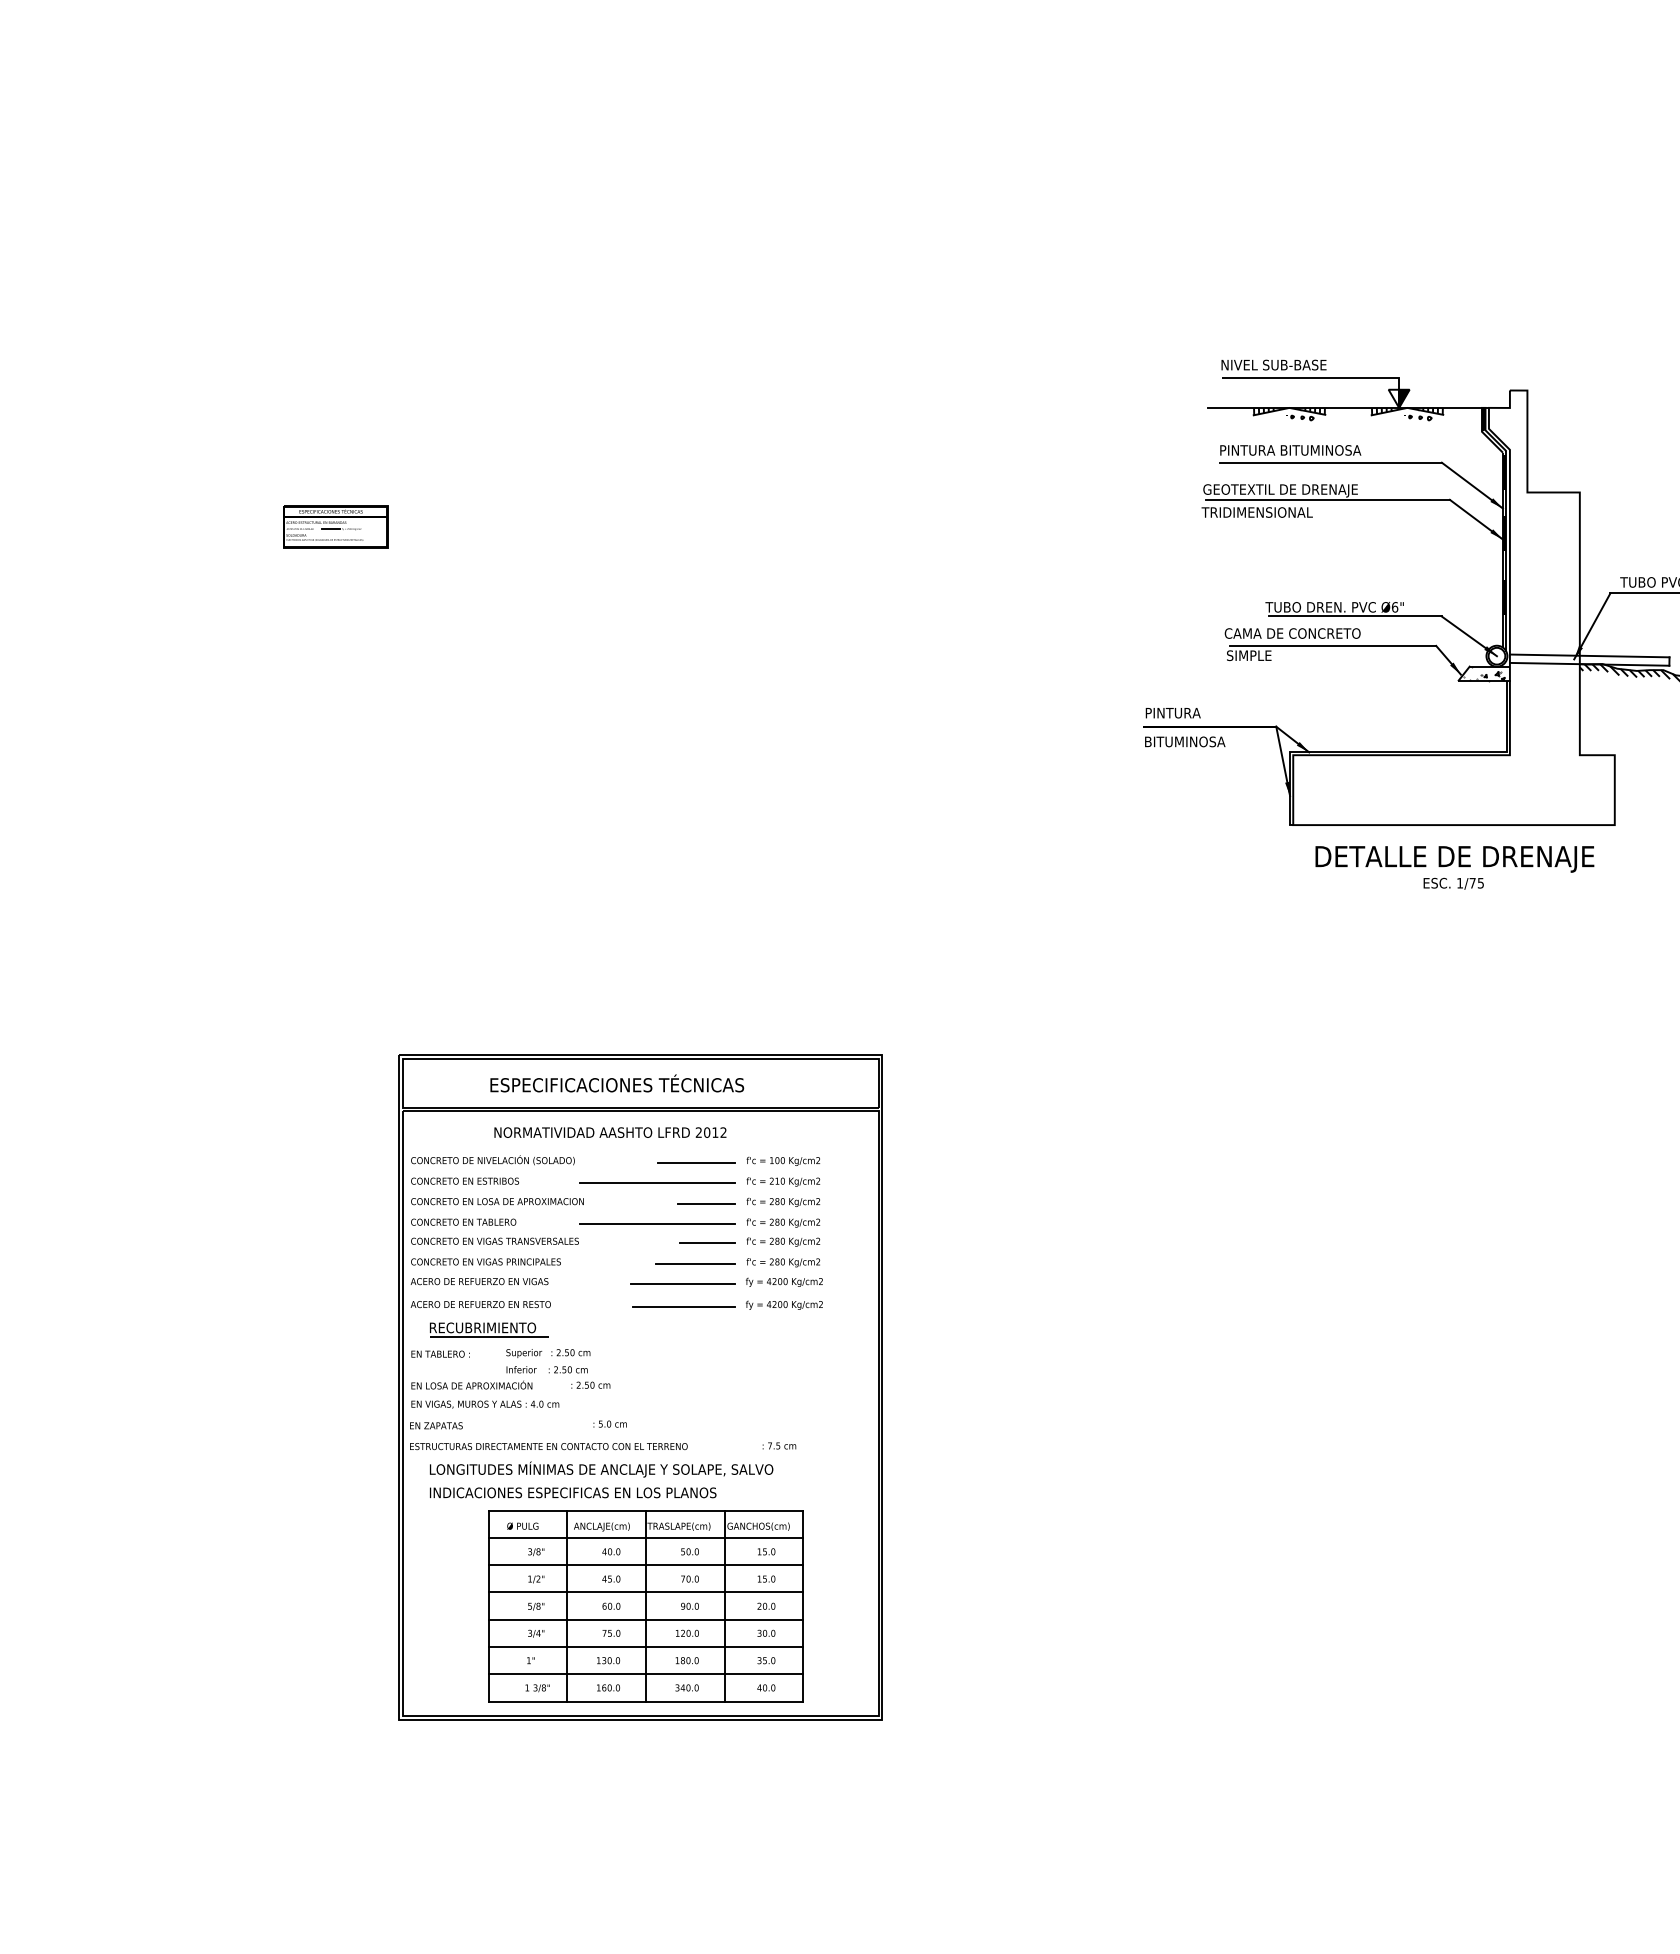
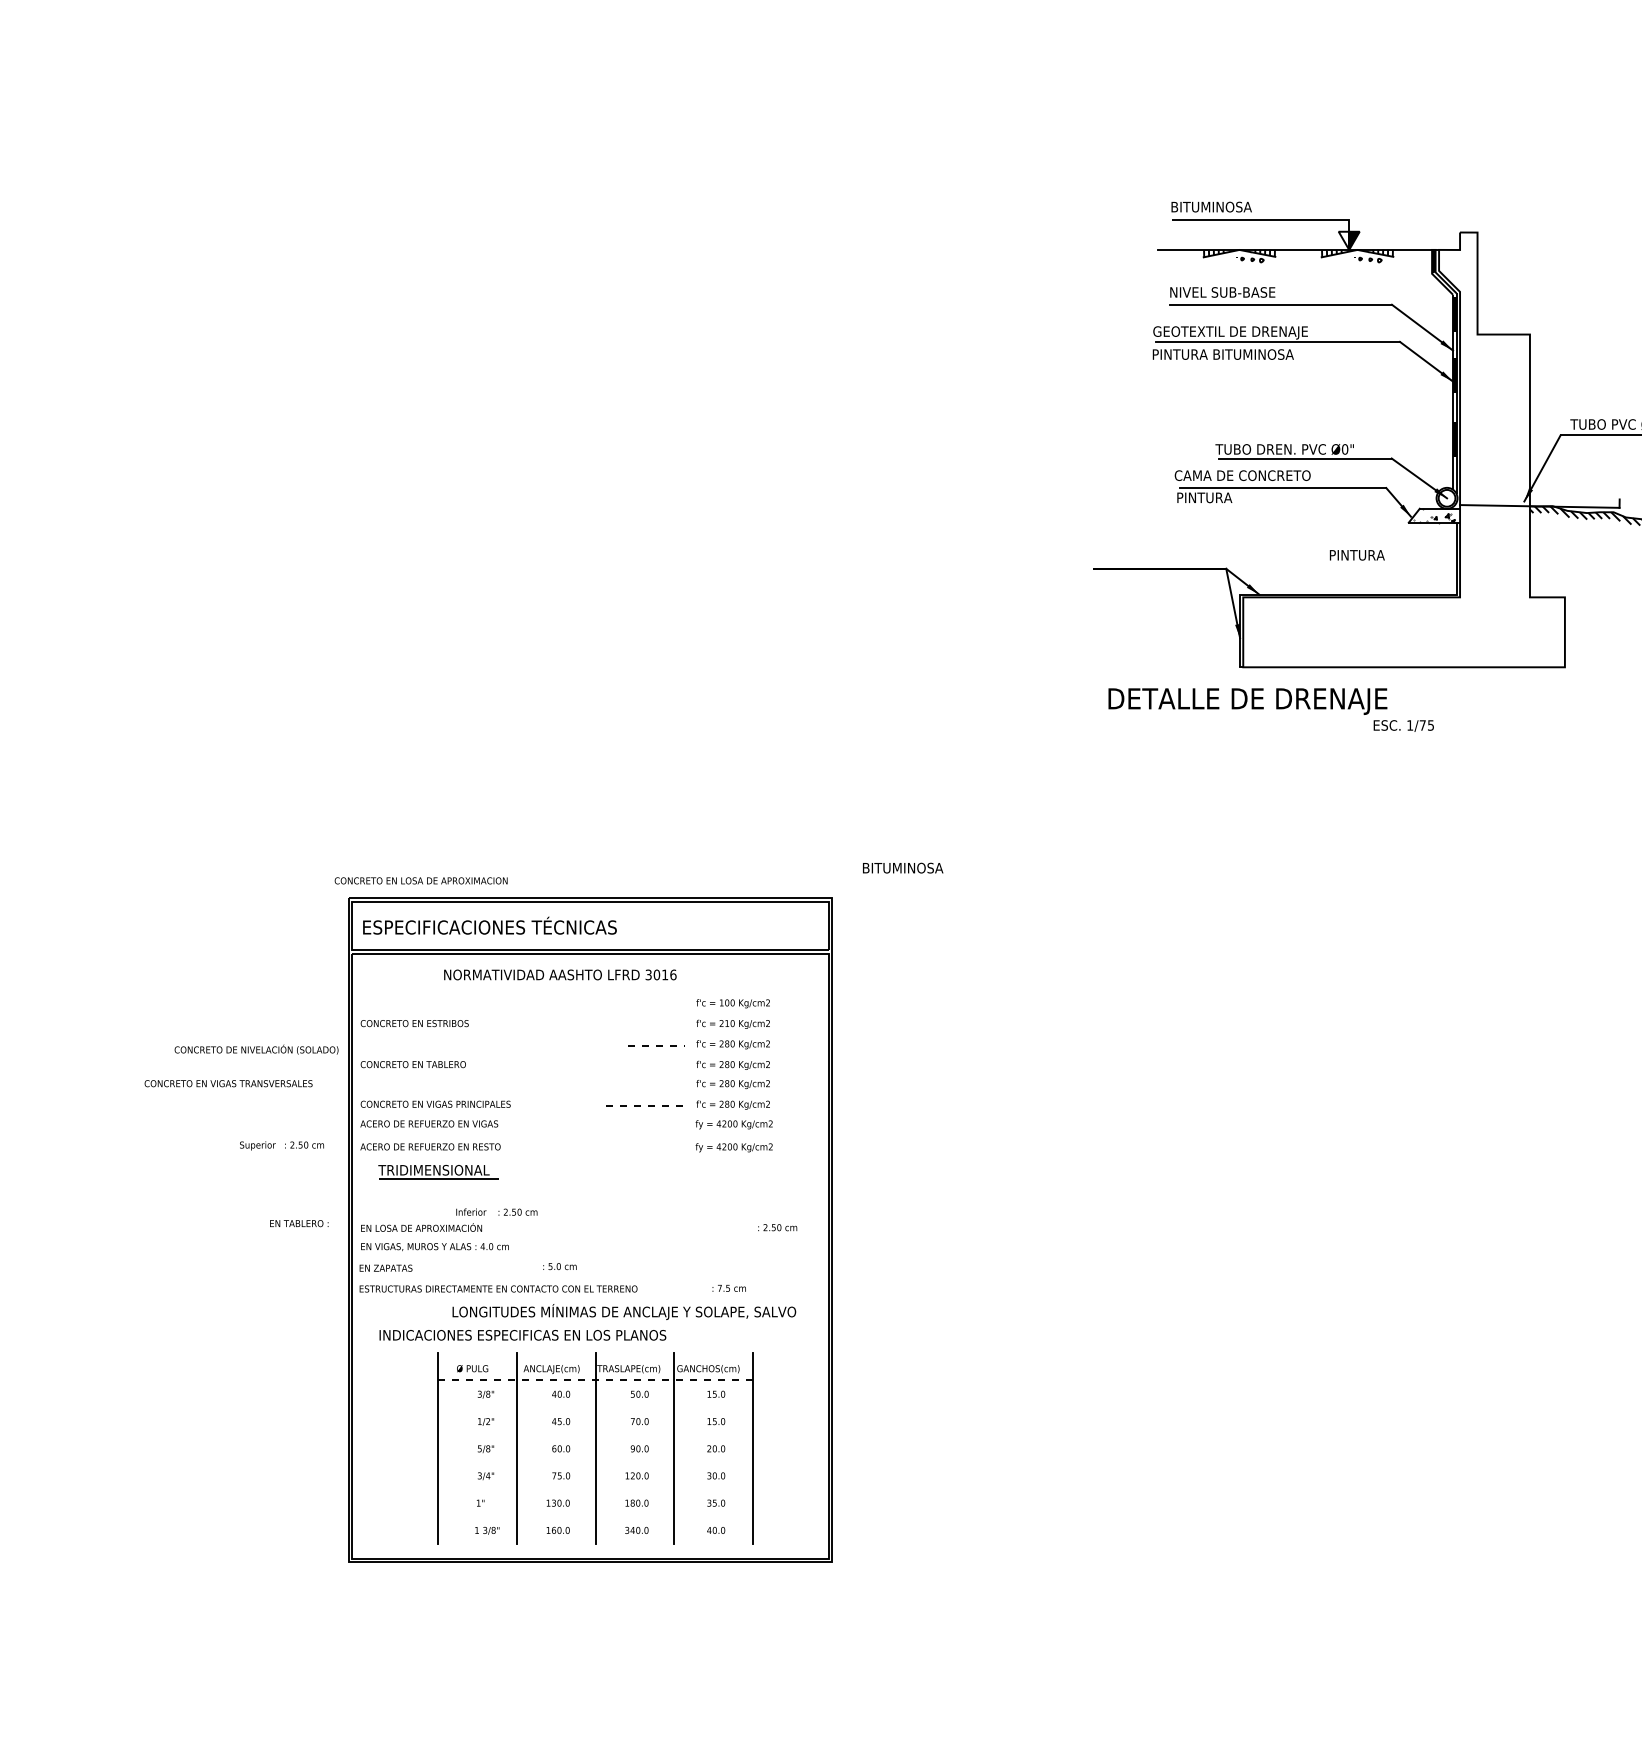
text: (1274, 364) -> (1224, 206), NIVEL SUB-BASE -> BITUMINOSA
text: (1291, 450) -> (1241, 292), PINTURA BITUMINOSA -> NIVEL SUB-BASE
text: (1272, 512) -> (1222, 354), TRIDIMENSIONAL -> PINTURA BITUMINOSA
part: (335, 526) -> (285, 368), removed
text: (1395, 607) -> (1345, 449), Ø6" -> Ø0"
text: (1254, 655) -> (1204, 497), SIMPLE -> PINTURA
line: (1589, 655) -> (1539, 497), removed
text: (1172, 713) -> (1356, 555), moved
text: (1185, 741) -> (903, 867), moved
text: (1454, 859) -> (1247, 701), moved
text: (617, 1083) -> (490, 925), moved
text: (710, 1132) -> (660, 974), 2012 -> 3016
text: (492, 1160) -> (256, 1049), moved
line: (696, 1162) -> (646, 1004), removed
line: (657, 1183) -> (607, 1025), removed
text: (497, 1201) -> (421, 880), moved
line: (706, 1203) -> (656, 1045), solid -> dashed
line: (657, 1224) -> (607, 1066), removed
text: (494, 1240) -> (228, 1082), moved
line: (707, 1243) -> (657, 1085), removed
line: (695, 1264) -> (645, 1106), solid -> dashed
line: (682, 1283) -> (632, 1125), removed
line: (683, 1306) -> (633, 1148), removed
text: (483, 1327) -> (433, 1169), RECUBRIMIENTO -> TRIDIMENSIONAL
text: (440, 1353) -> (299, 1222), moved
text: (548, 1353) -> (282, 1145), moved
text: (590, 1384) -> (777, 1226), moved
text: (601, 1469) -> (624, 1311), moved
line: (645, 1510) -> (595, 1352), removed
line: (646, 1537) -> (596, 1379), solid -> dashed
line: (645, 1565) -> (595, 1407), removed
line: (645, 1592) -> (595, 1434), removed
line: (645, 1619) -> (595, 1462), removed
line: (645, 1647) -> (595, 1490), removed
line: (645, 1674) -> (595, 1517), removed
line: (645, 1701) -> (595, 1544), removed

